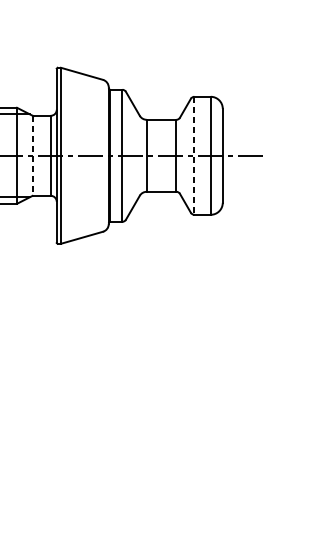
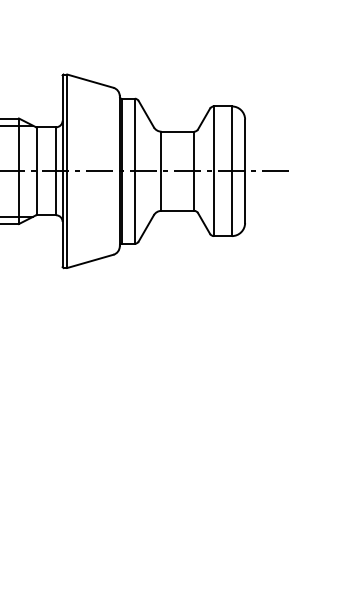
line: (33, 156) -> (36, 171), dashed -> solid
line: (194, 156) -> (213, 171), dashed -> solid

